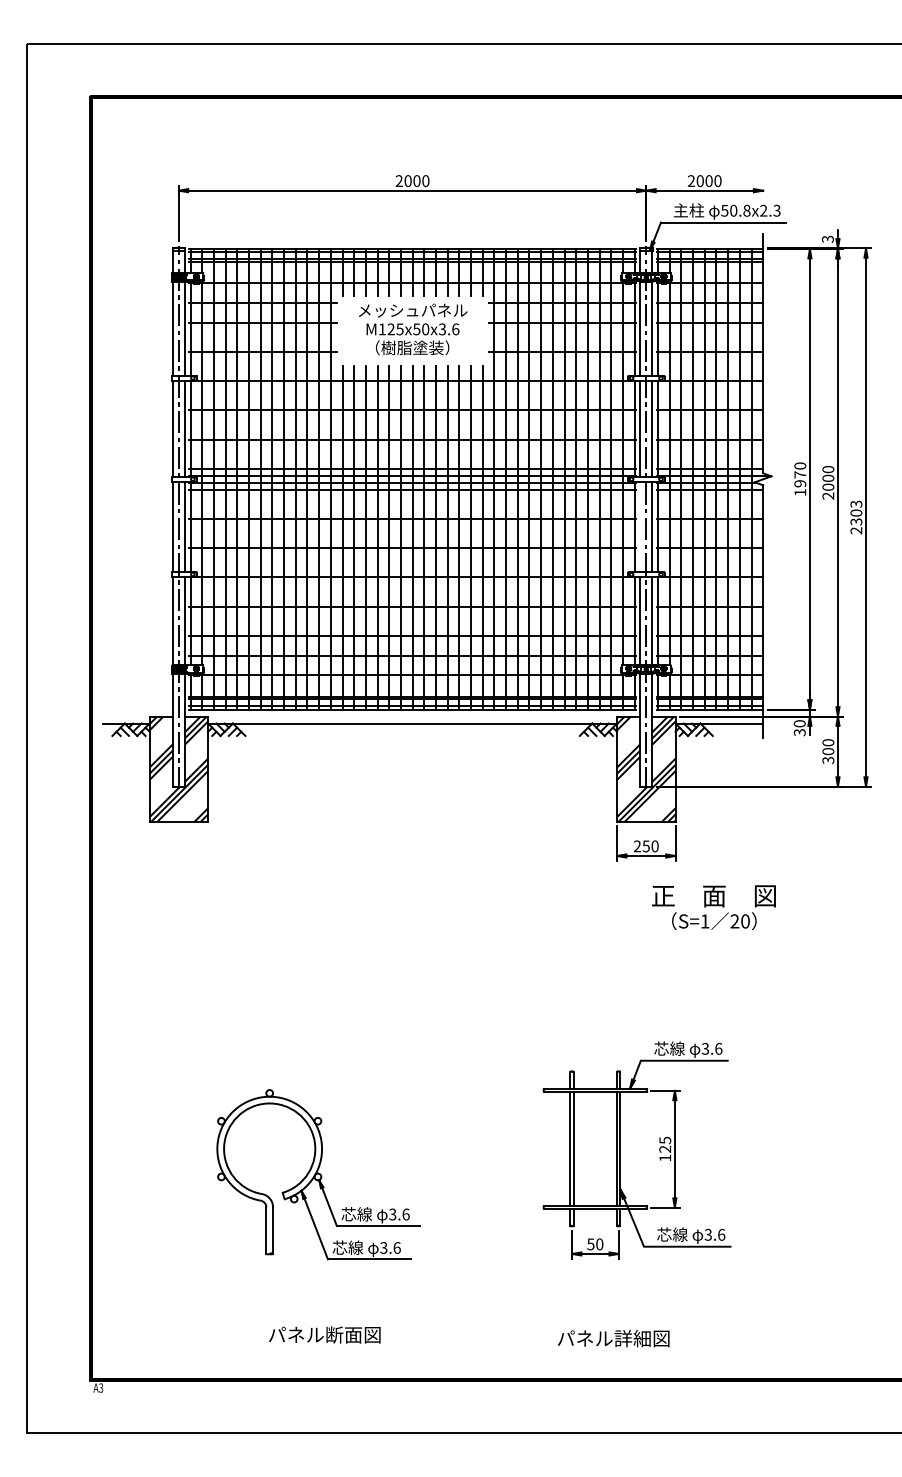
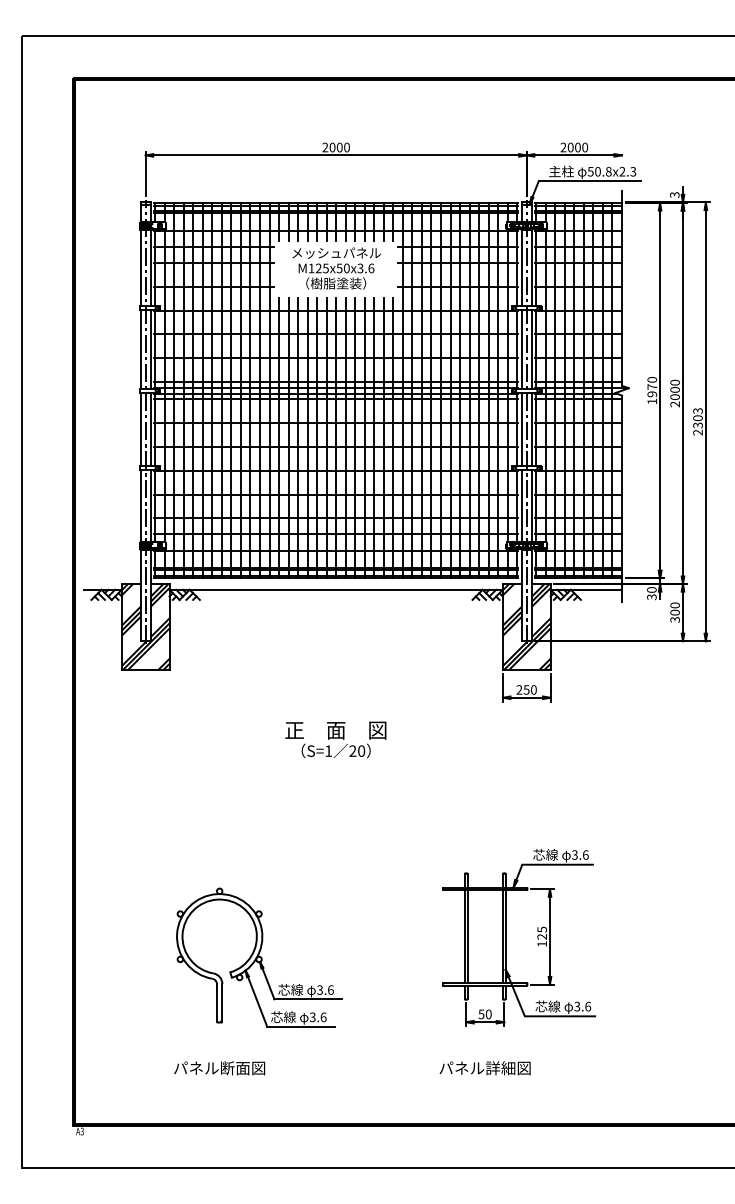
line: (639, 526) -> (521, 429), added
text: (713, 907) -> (335, 739), moved
text: (324, 1335) -> (219, 1068), moved
text: (612, 1338) -> (484, 1068), moved

